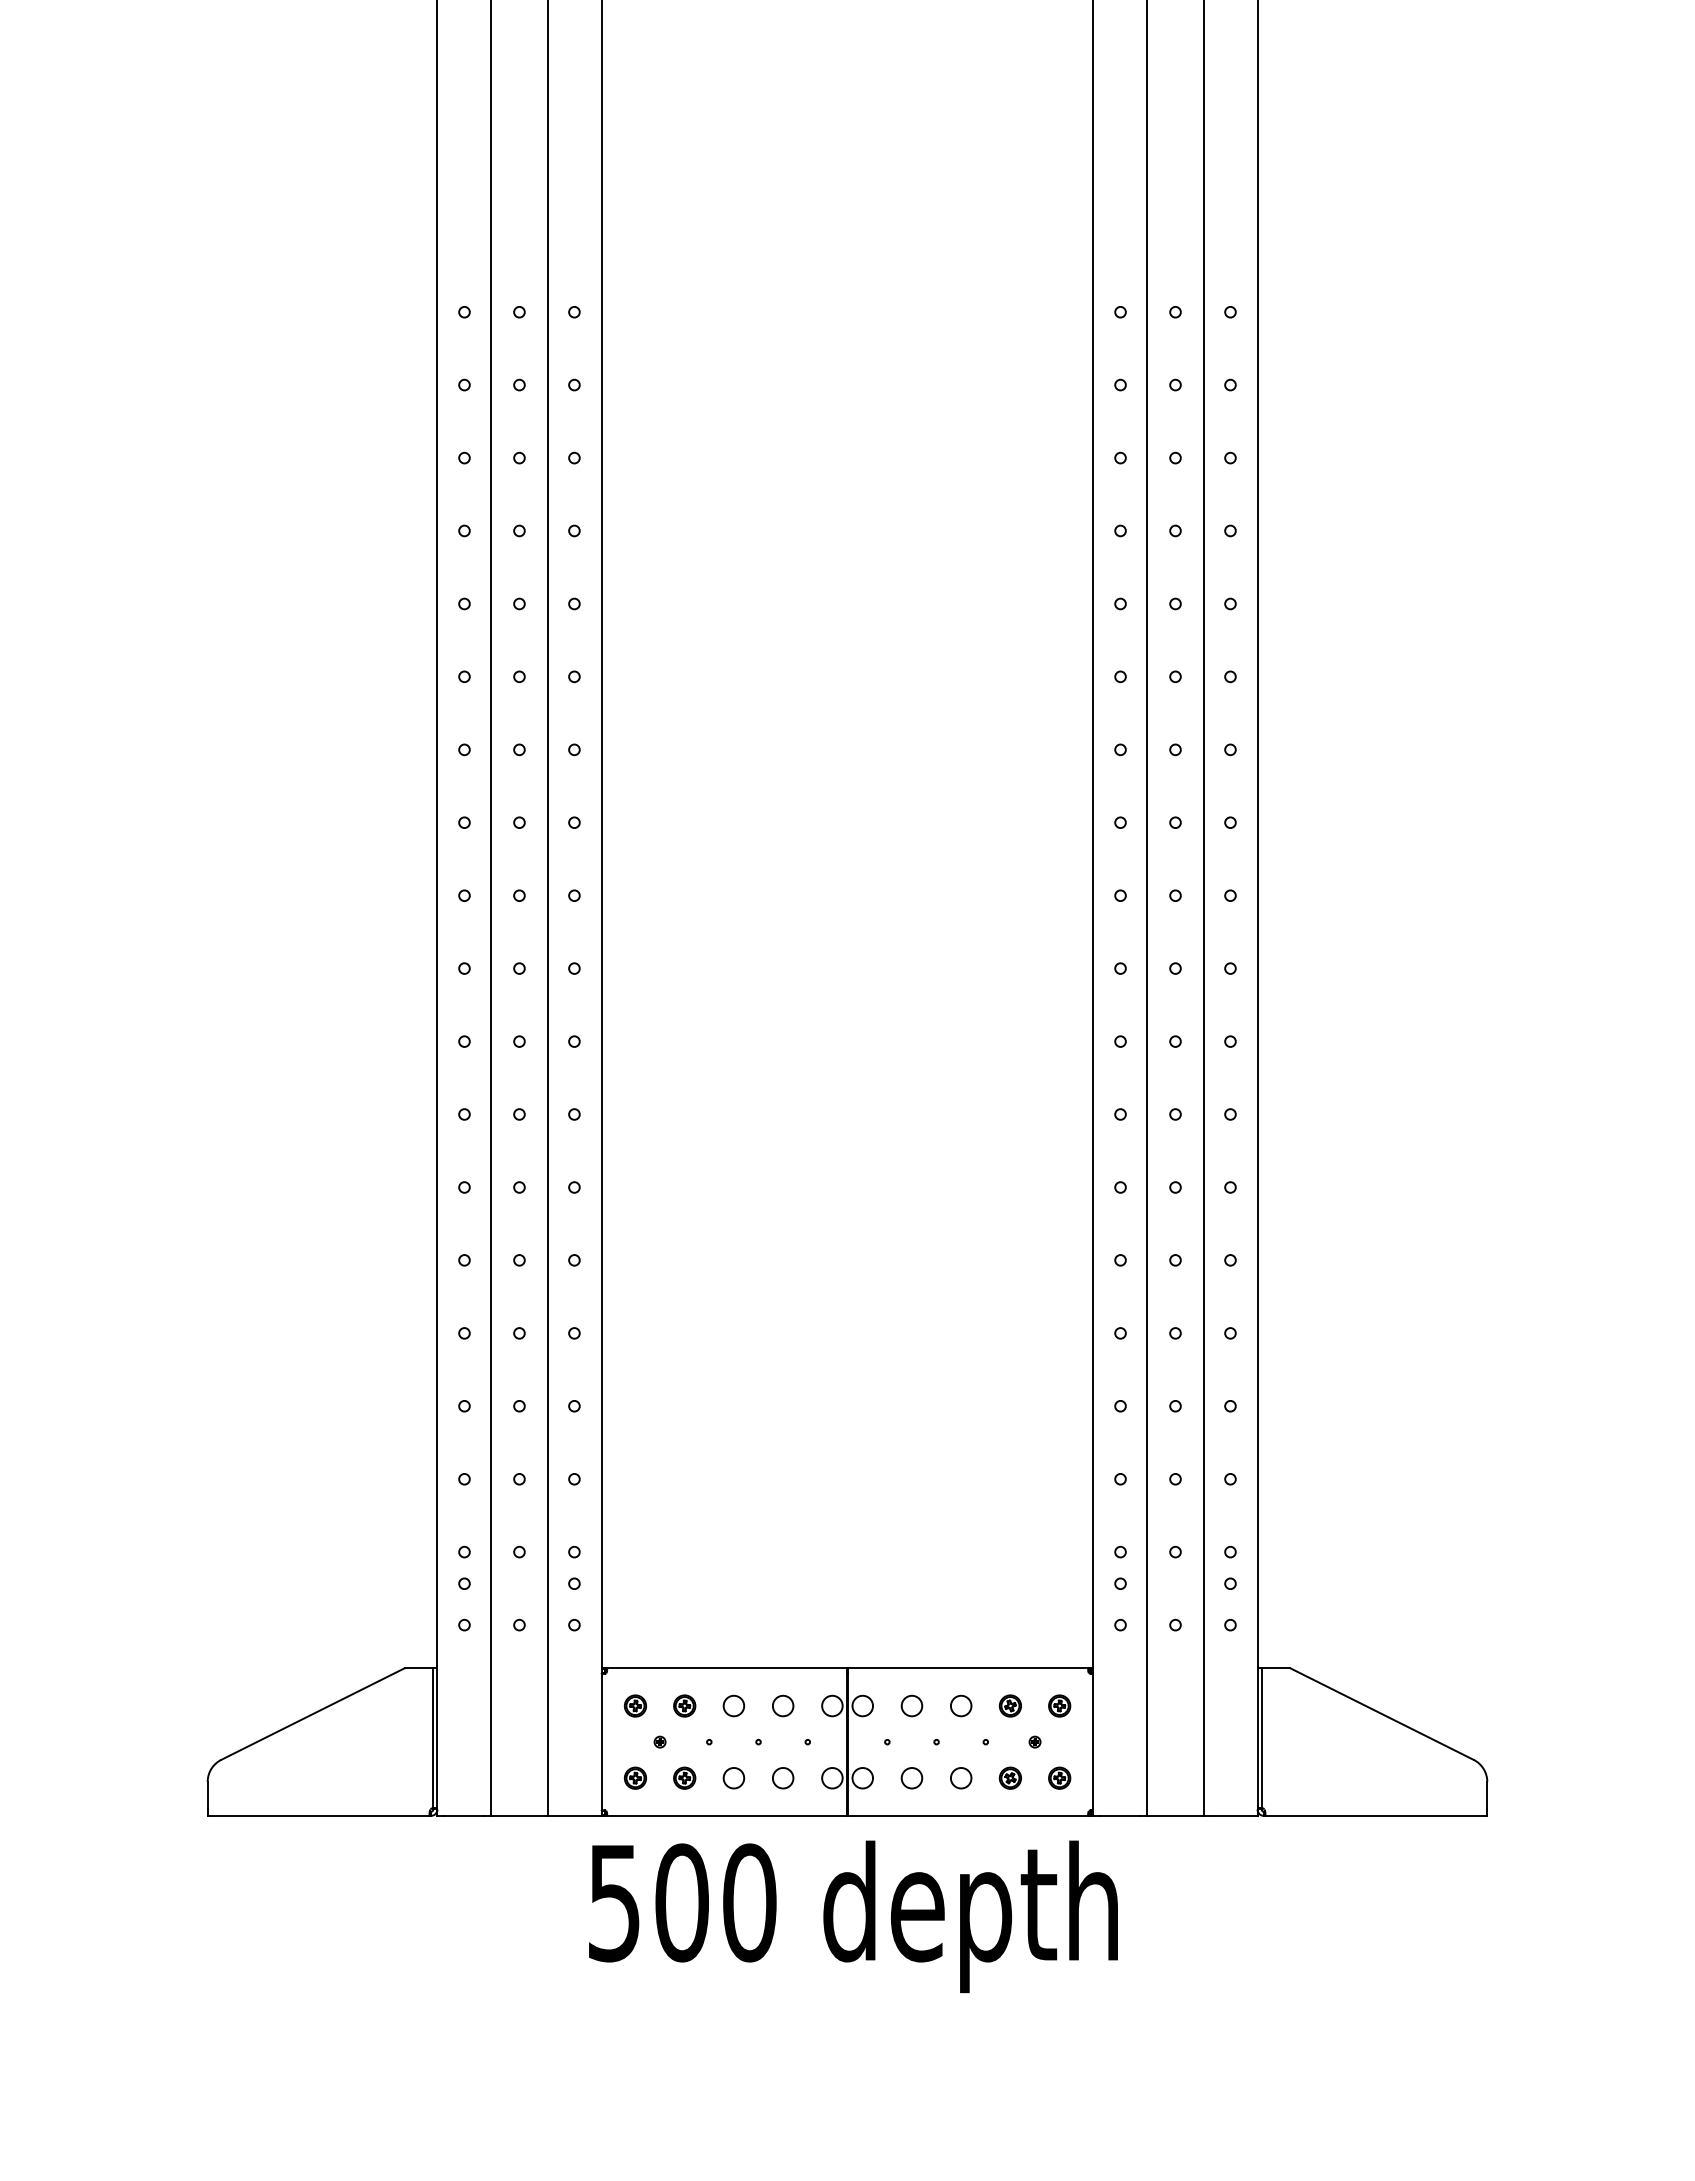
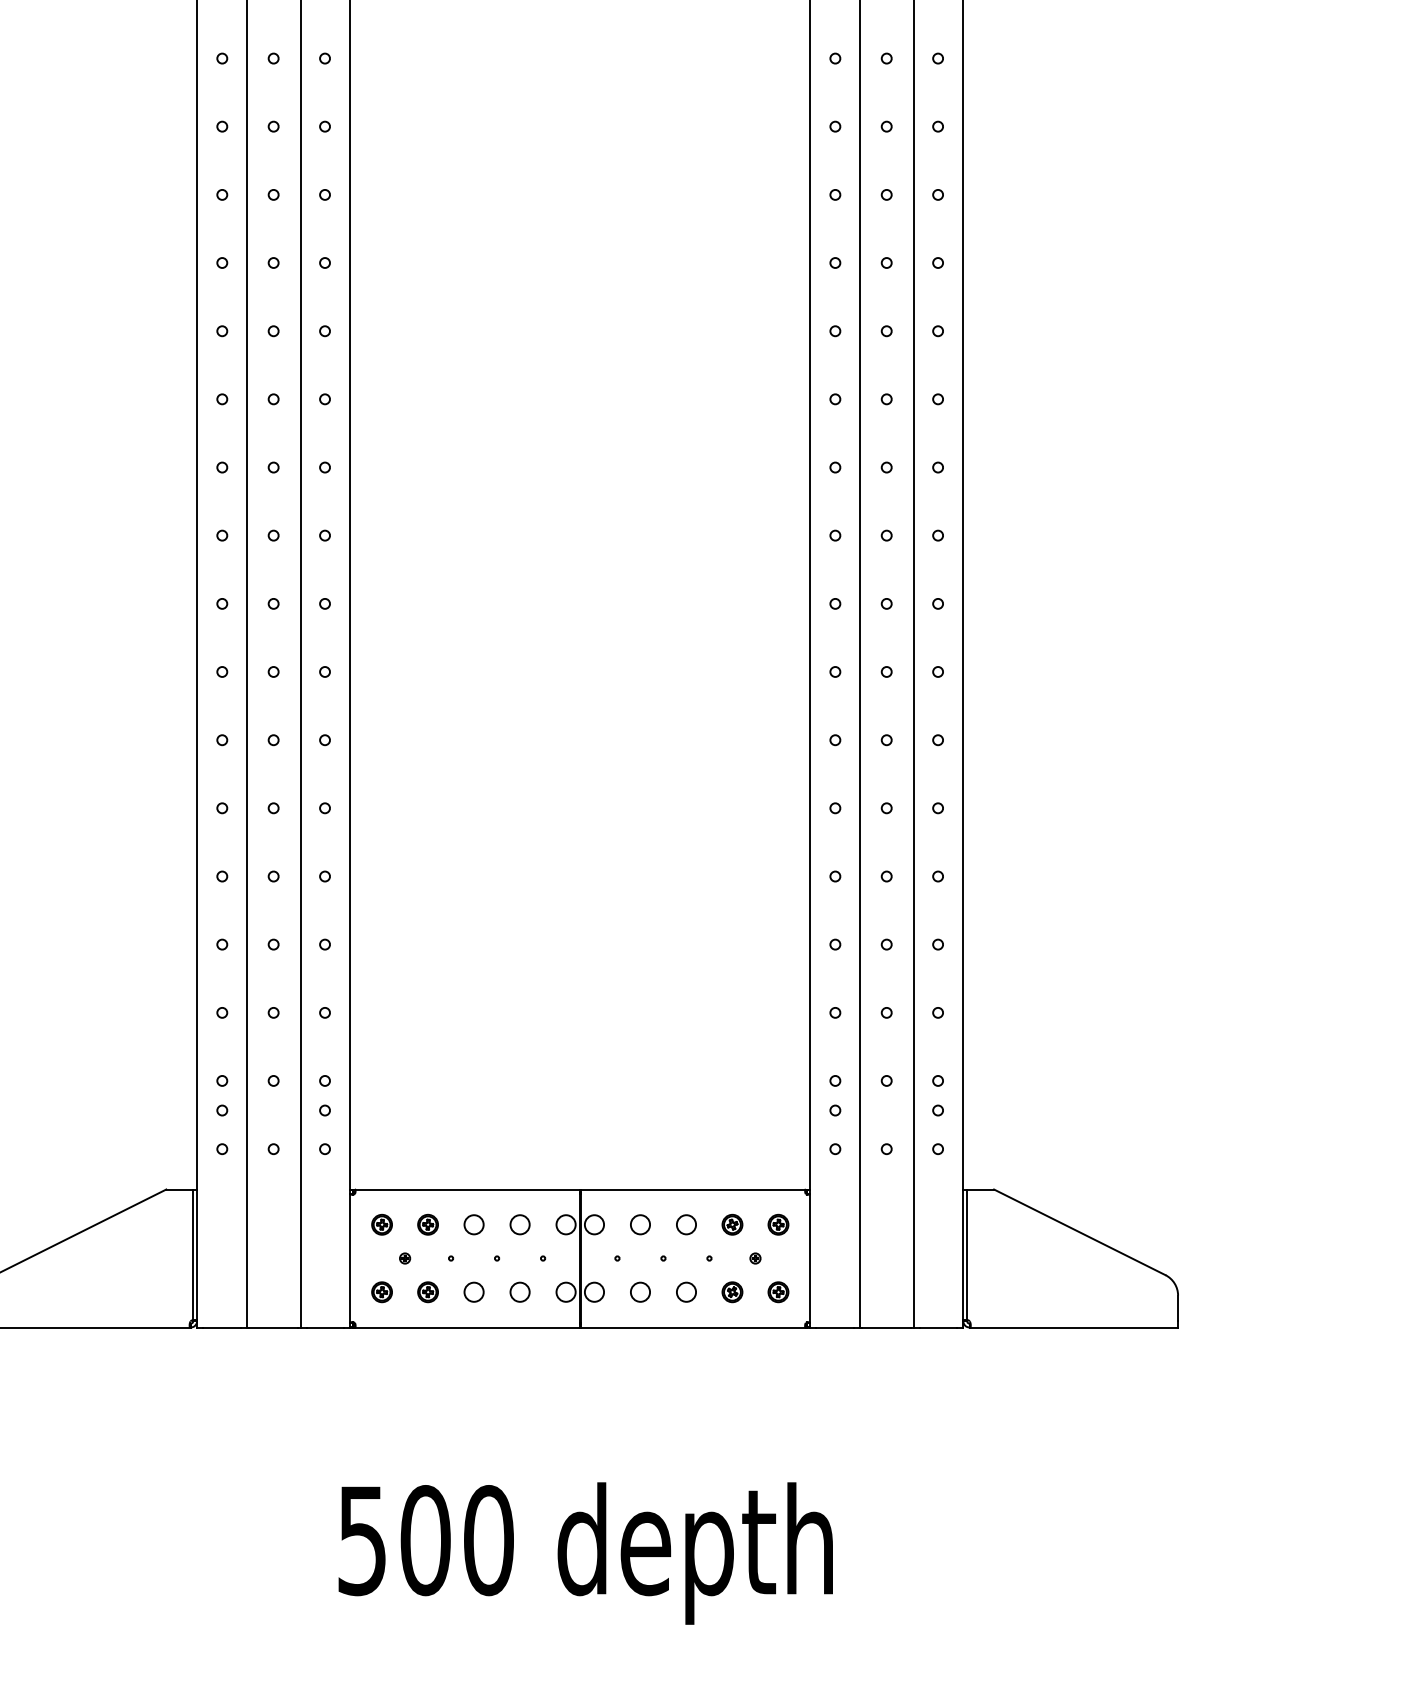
text: (853, 1916) -> (585, 1553), moved

